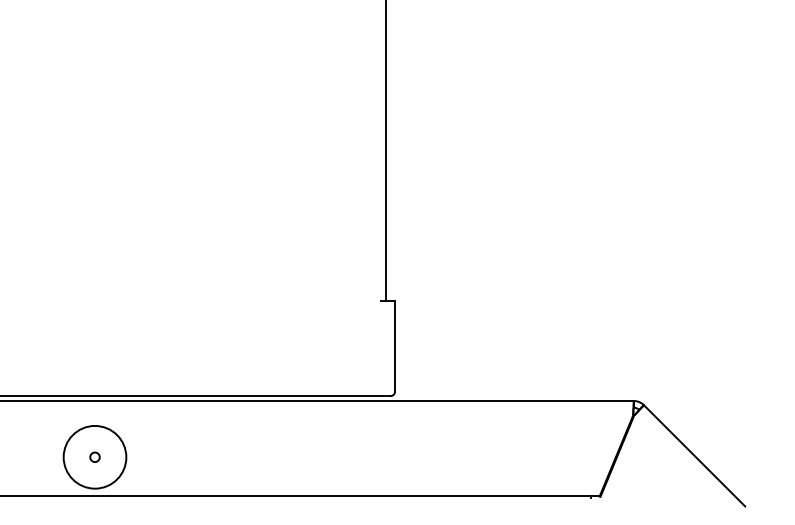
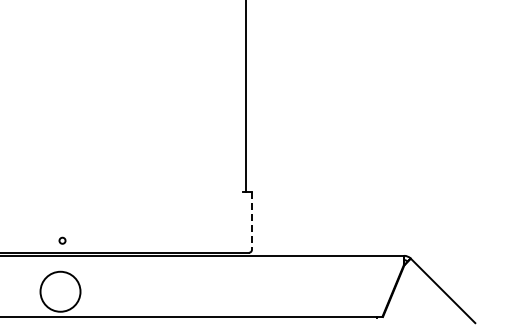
line: (394, 345) -> (251, 220), solid -> dashed
circle: (94, 456) -> (62, 240), moved

